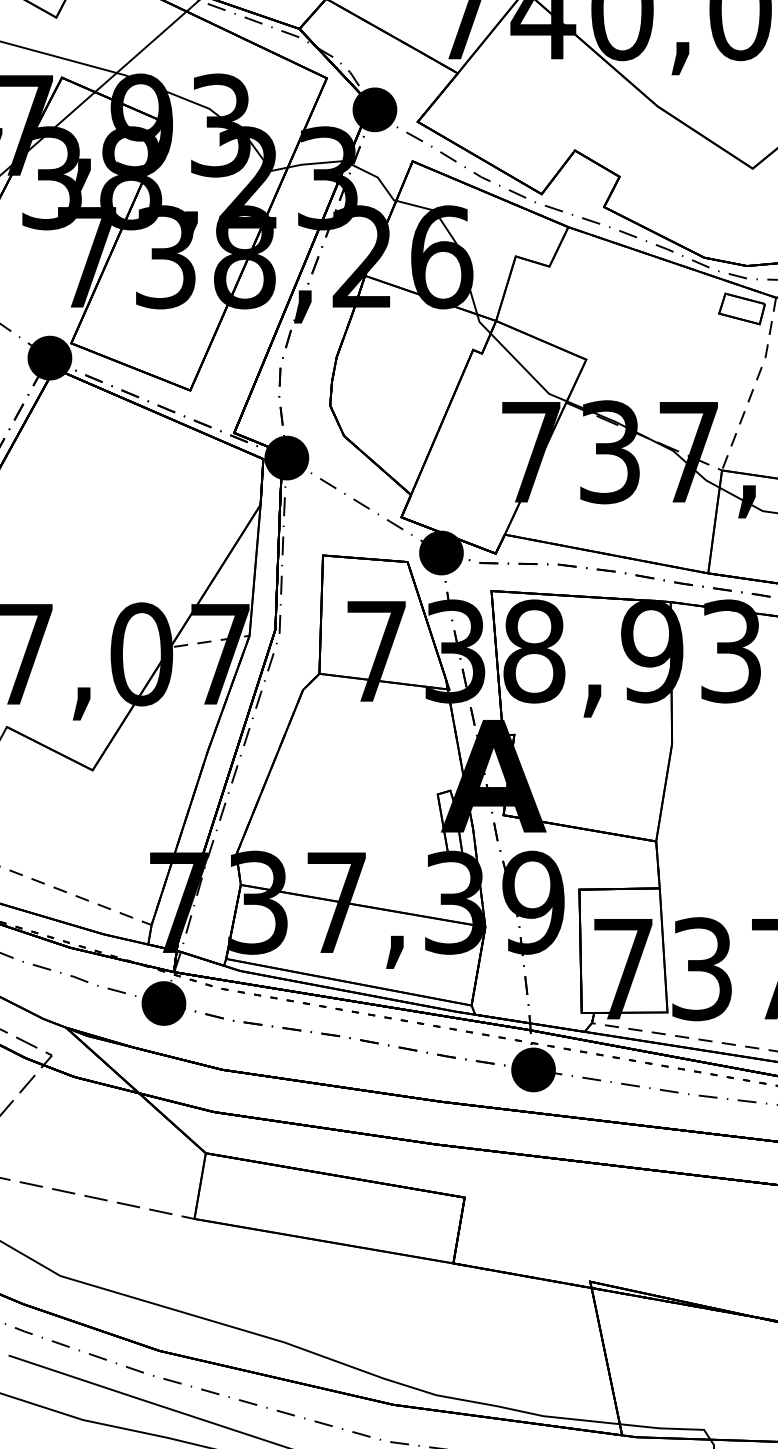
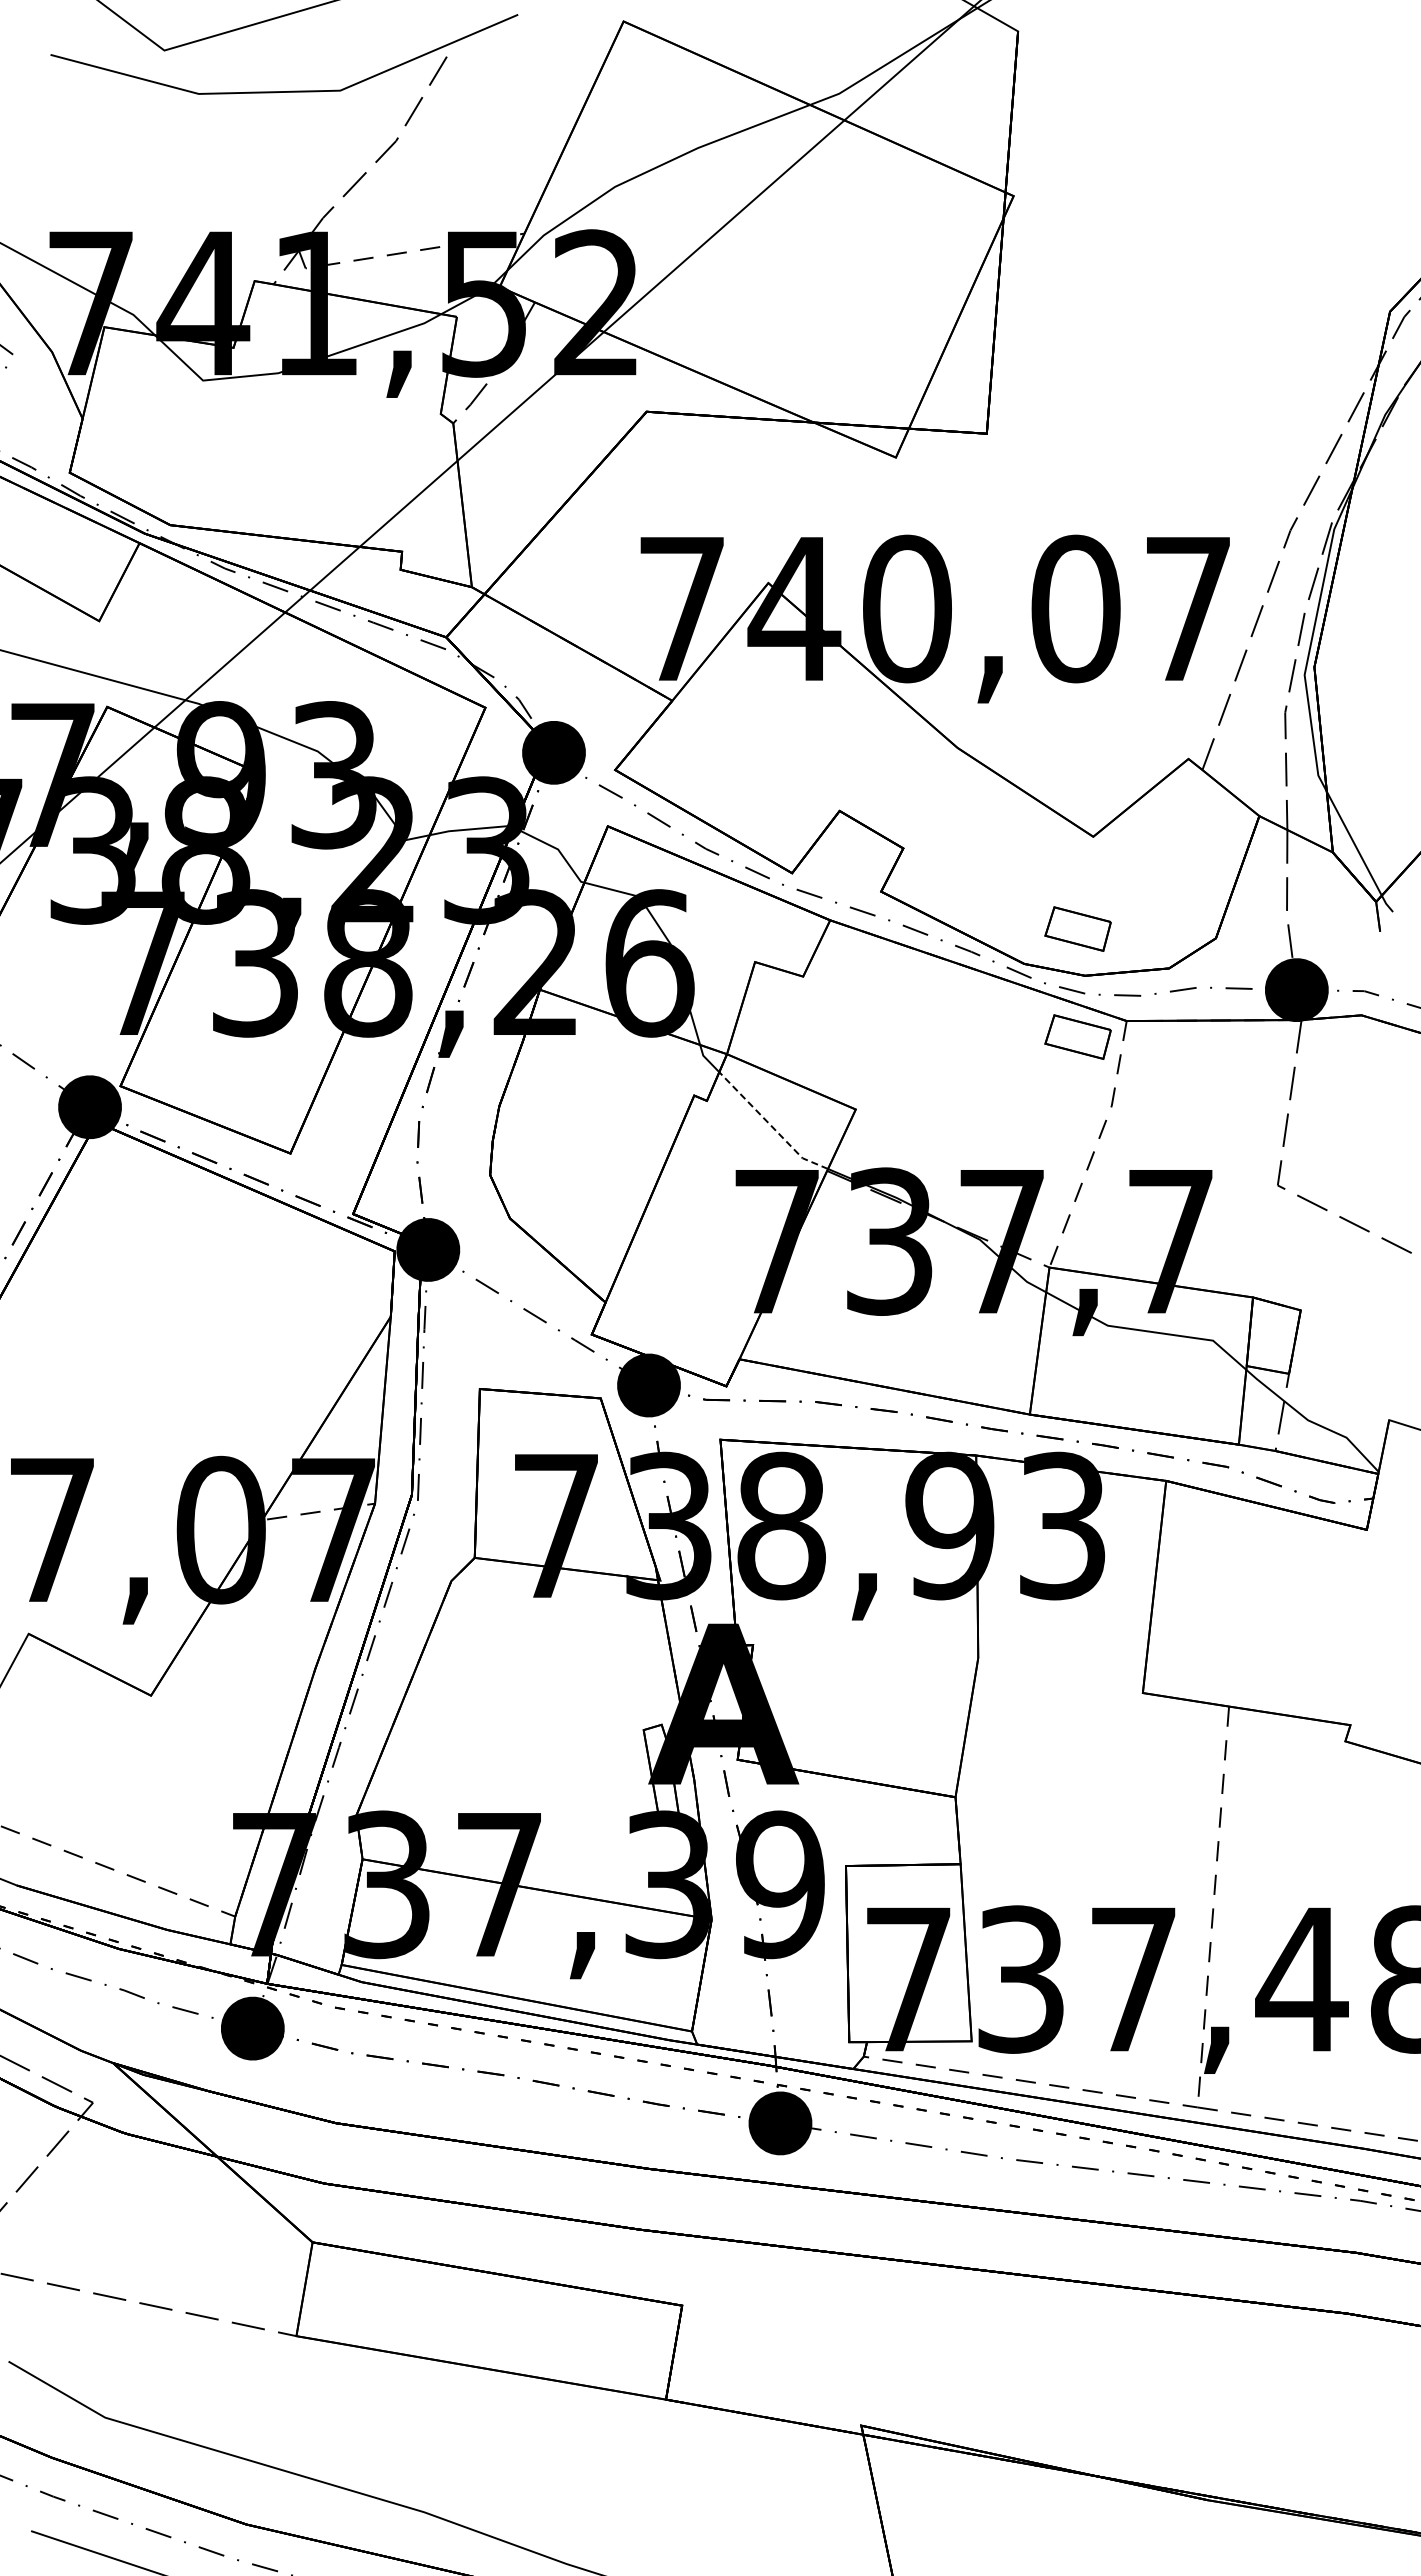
part: (741, 232) -> (1077, 928), added
line: (526, 370) -> (770, 1125), solid -> dashed

